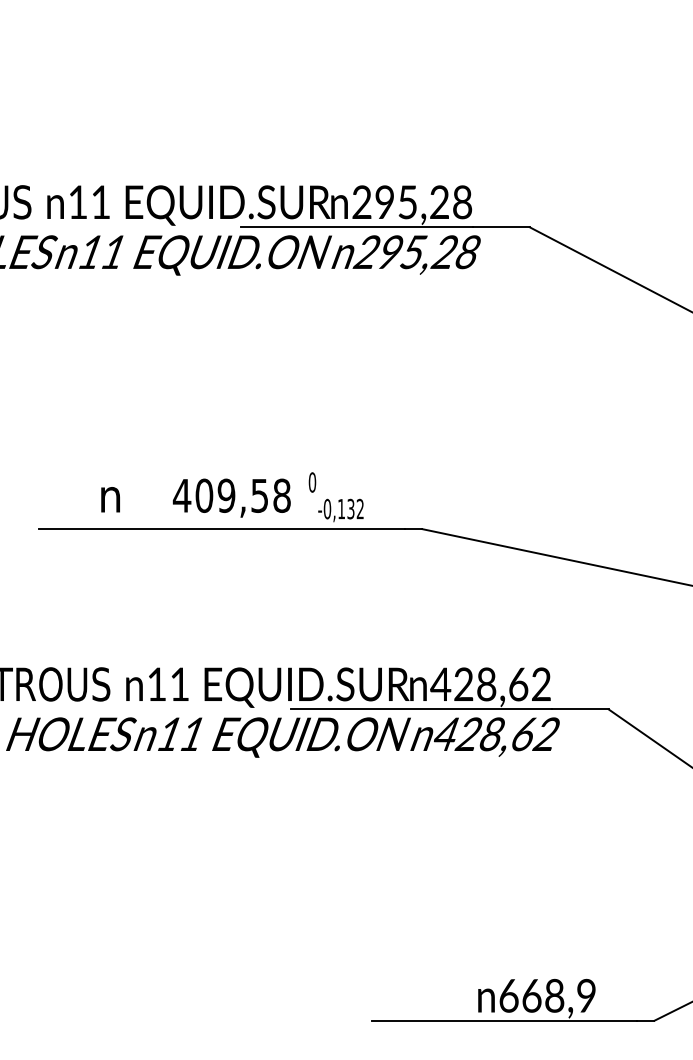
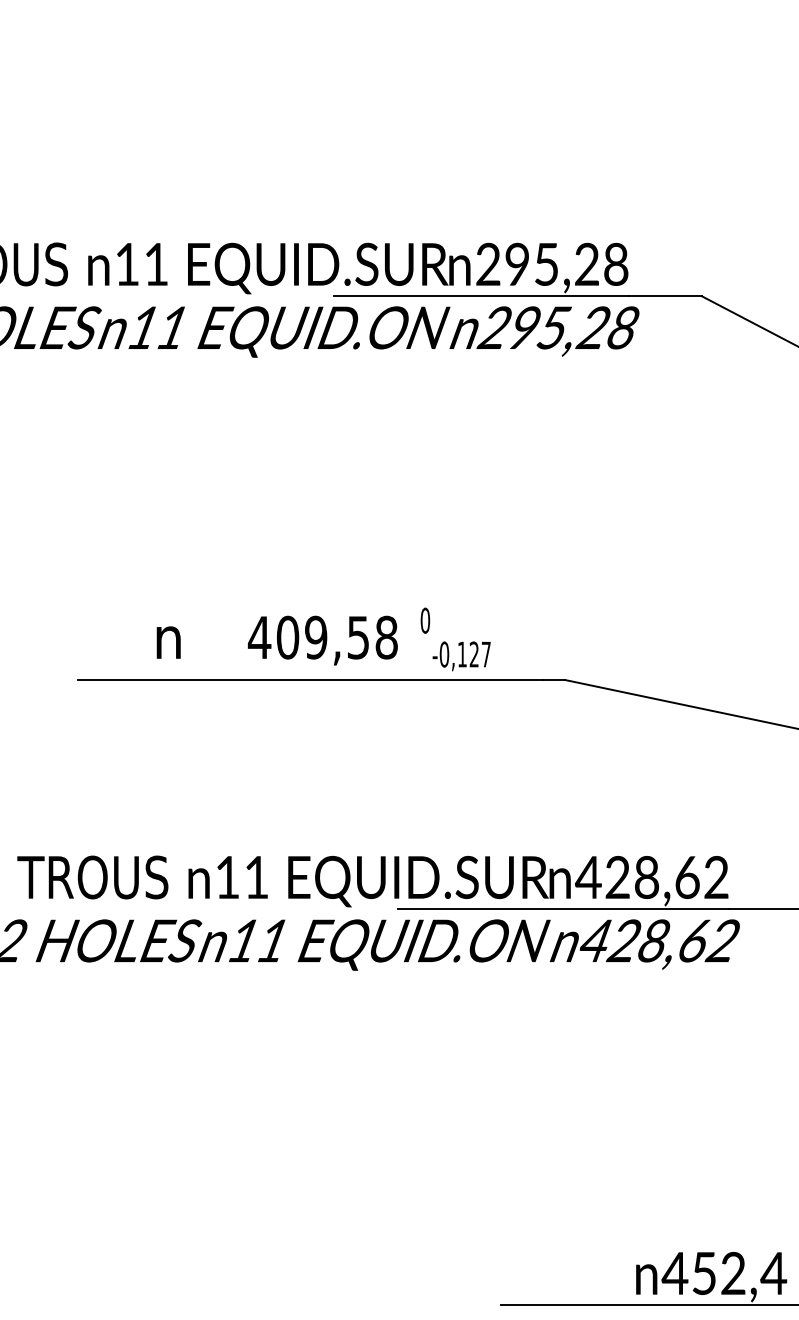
text: (355, 508) -> (480, 653), -0,132 -> -0,127
text: (547, 995) -> (724, 1273), 668,9 -> 452,4

